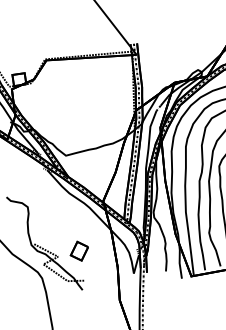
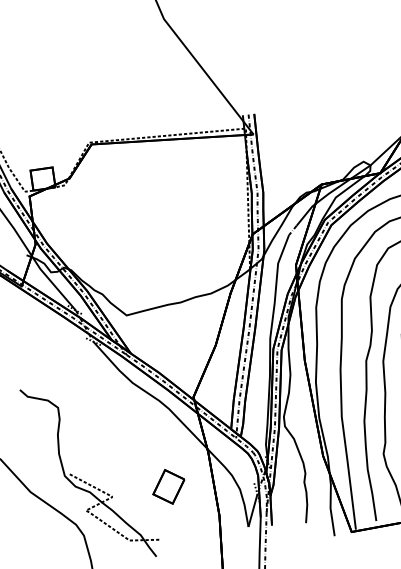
part: (78, 250) -> (167, 485), moved

